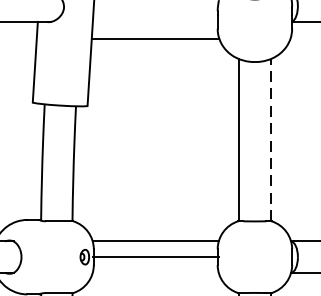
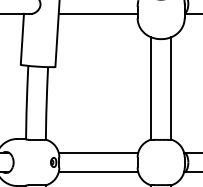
line: (154, 38) -> (97, 13), moved
line: (271, 140) -> (171, 88), dashed -> solid
line: (155, 257) -> (98, 172), moved

